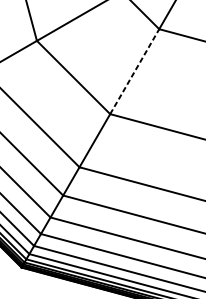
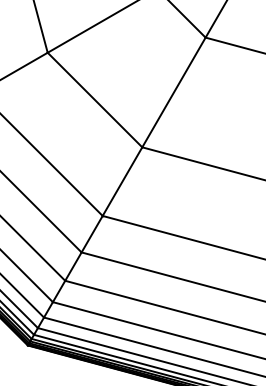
line: (135, 71) -> (174, 92), dashed -> solid

